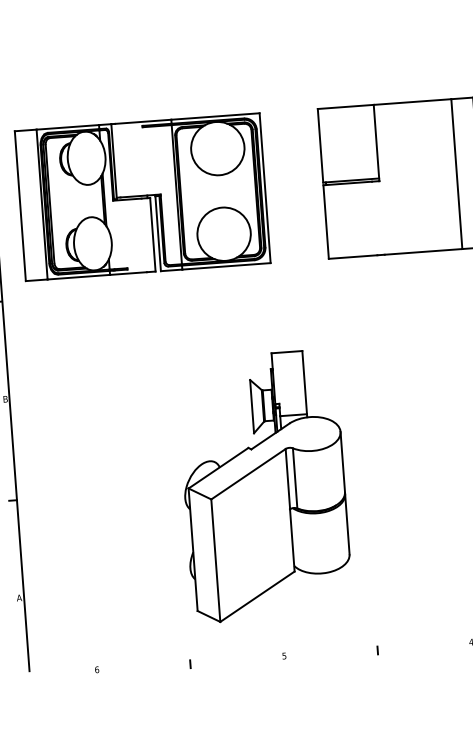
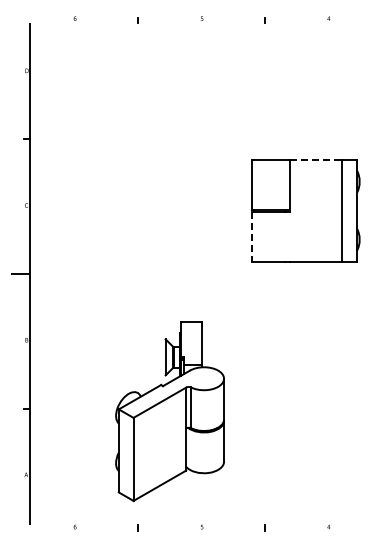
line: (413, 101) -> (316, 159), solid -> dashed
part: (141, 196) -> (128, 210), removed
line: (325, 221) -> (251, 236), solid -> dashed
part: (263, 486) -> (169, 411), moved

